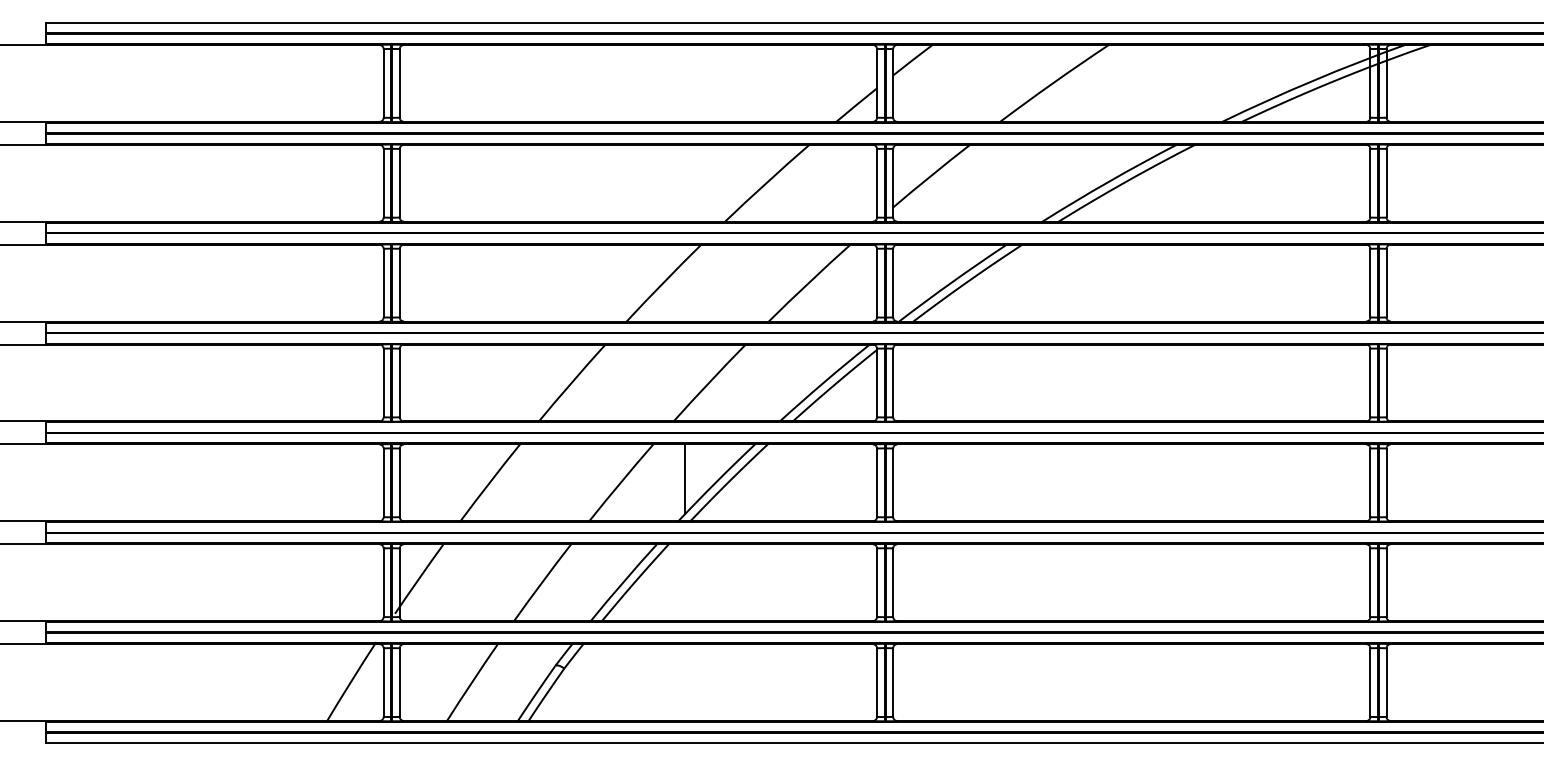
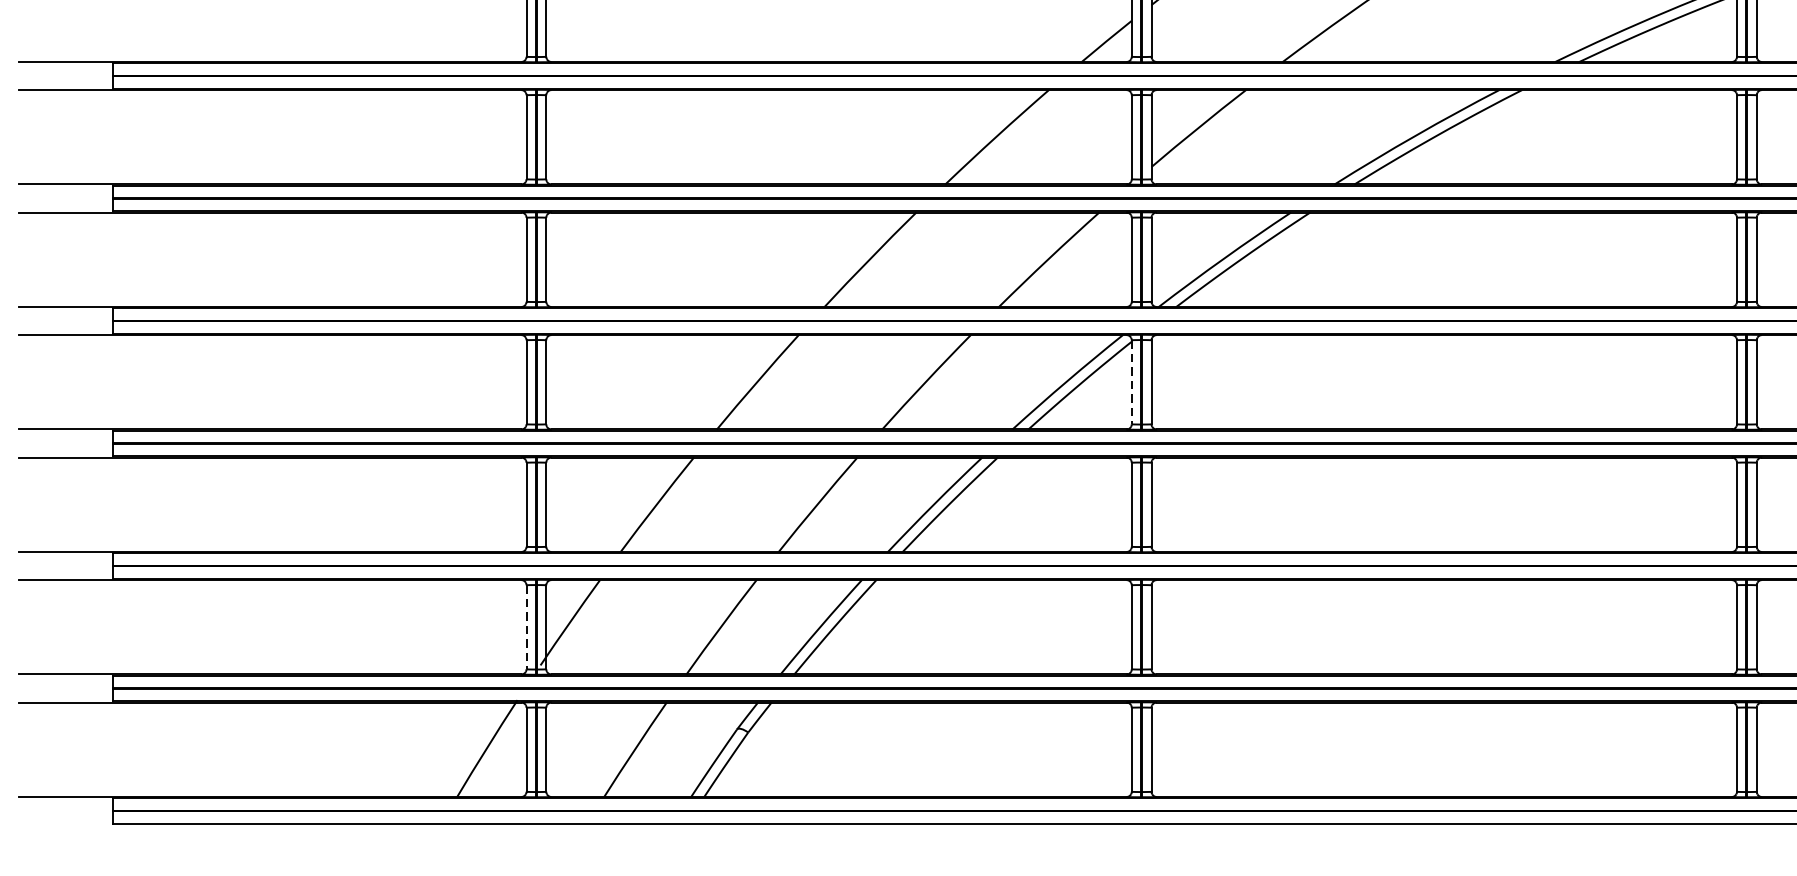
line: (877, 383) -> (1132, 382), solid -> dashed
line: (685, 478) -> (896, 499), removed
line: (383, 583) -> (526, 628), solid -> dashed

